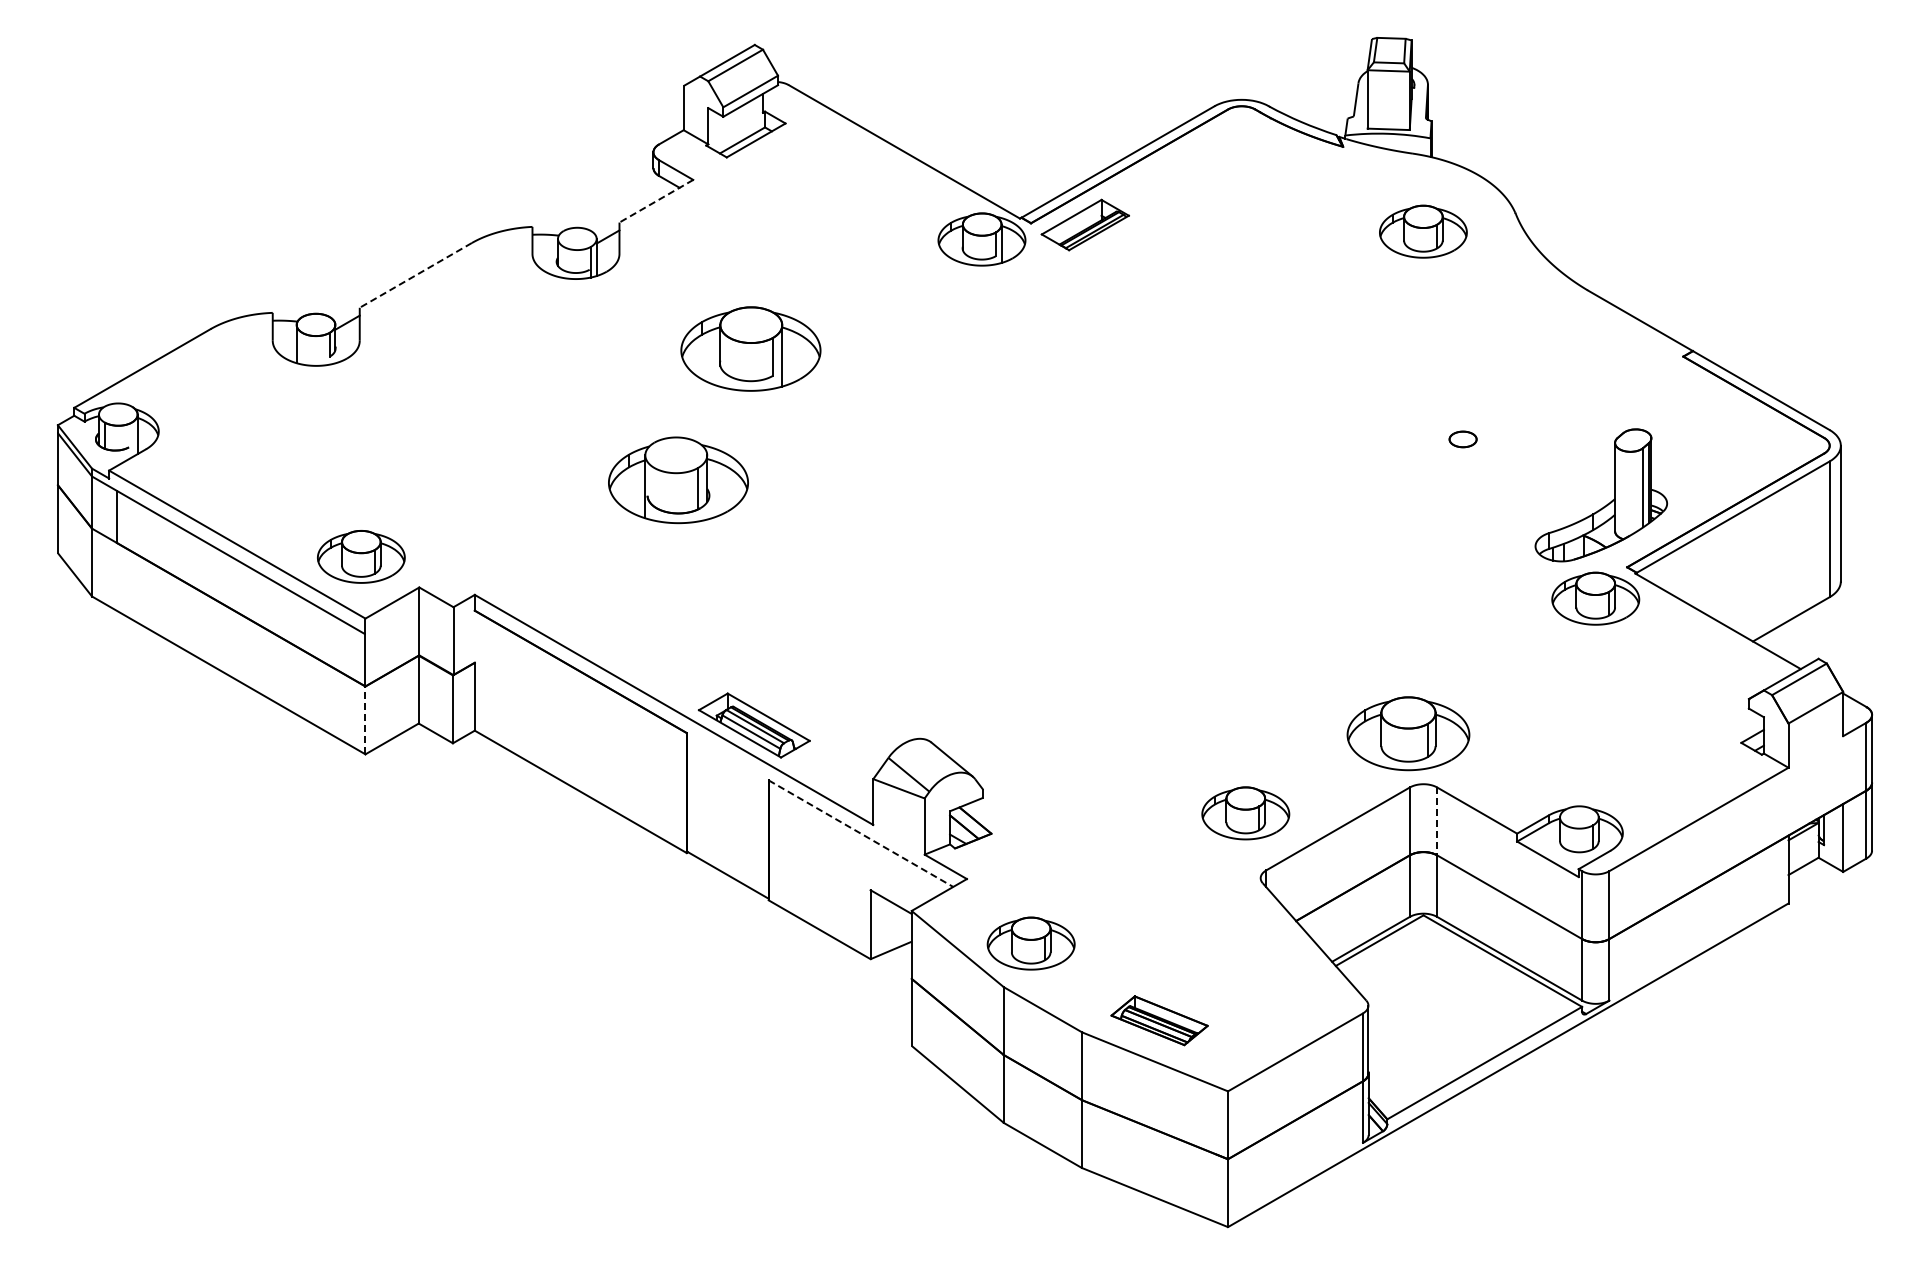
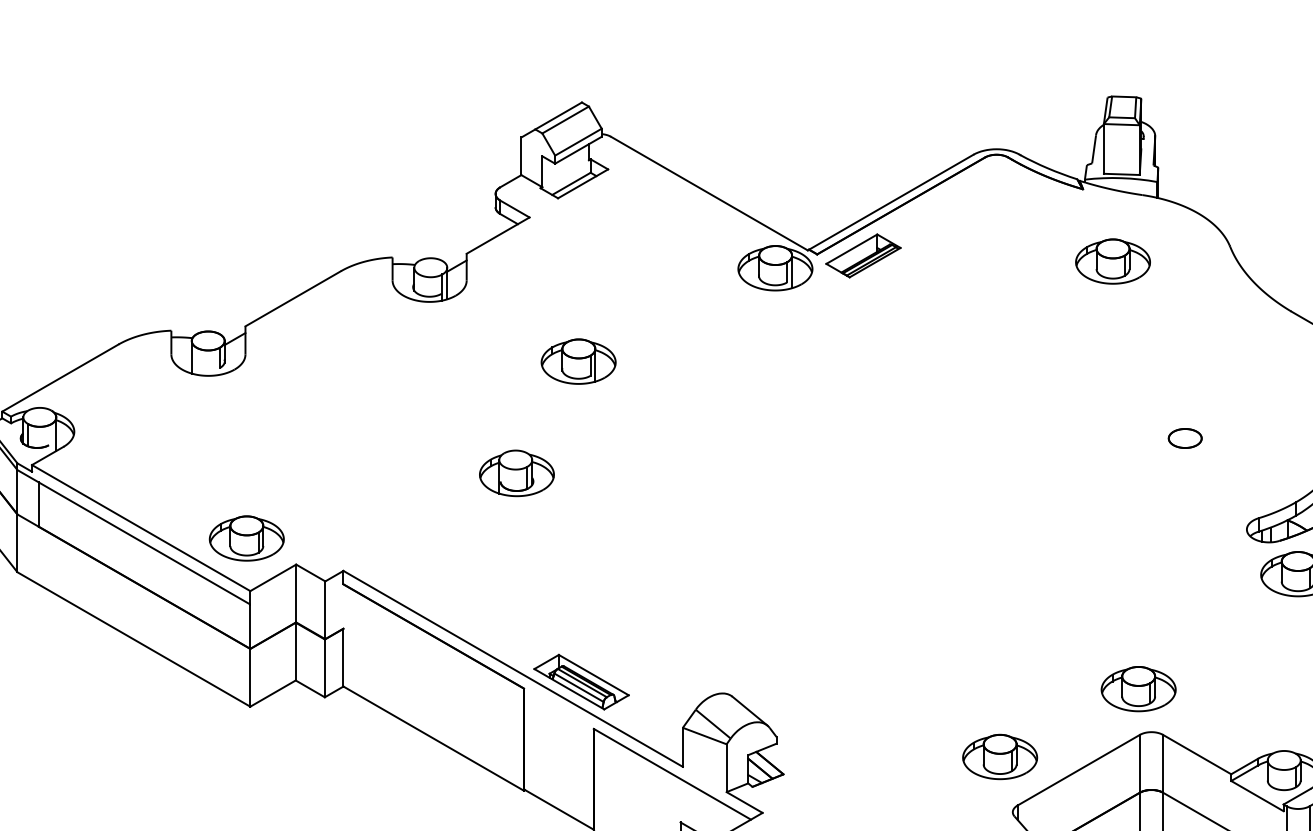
line: (656, 201) -> (498, 235), dashed -> solid
part: (1423, 231) -> (1113, 261), moved
line: (415, 275) -> (292, 298), dashed -> solid
part: (750, 349) -> (578, 361), size x0.62
part: (1462, 439) -> (1184, 438), size x1.43
part: (678, 480) -> (516, 473), size x0.62
line: (365, 720) -> (250, 677), dashed -> solid
part: (1408, 733) -> (1138, 688), size x0.71
line: (1437, 821) -> (1163, 763), dashed -> solid
line: (861, 833) -> (672, 774), dashed -> solid

